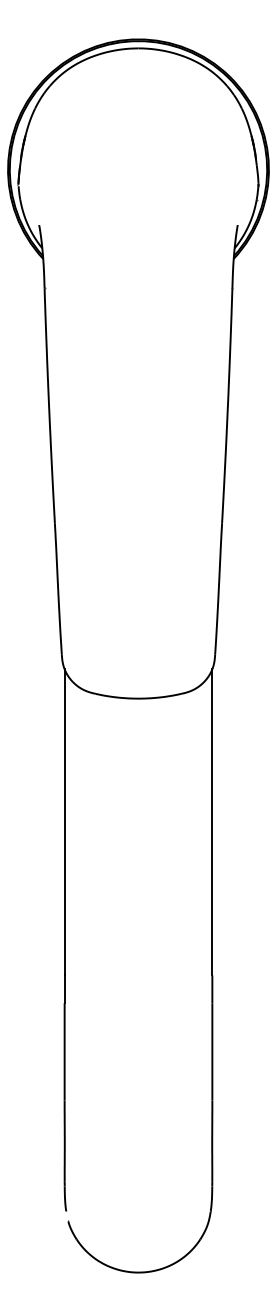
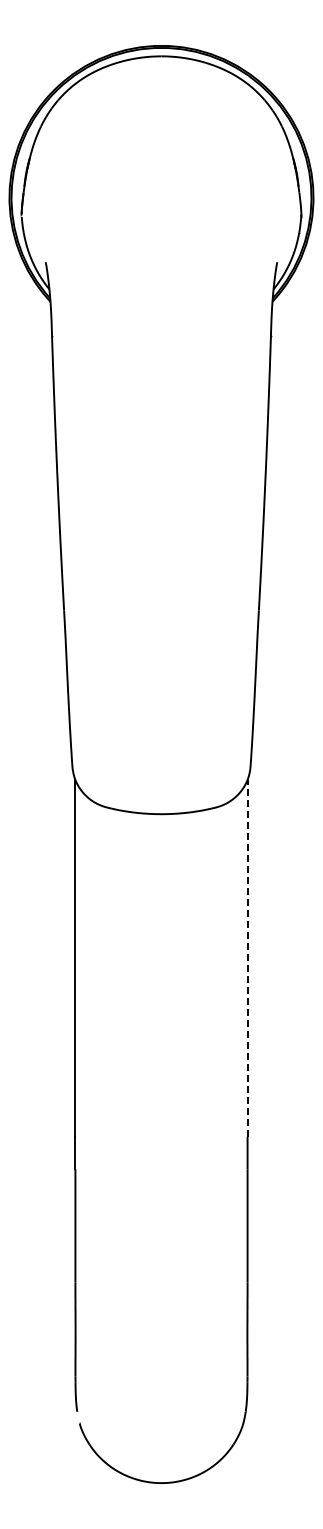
line: (212, 821) -> (247, 957), solid -> dashed

